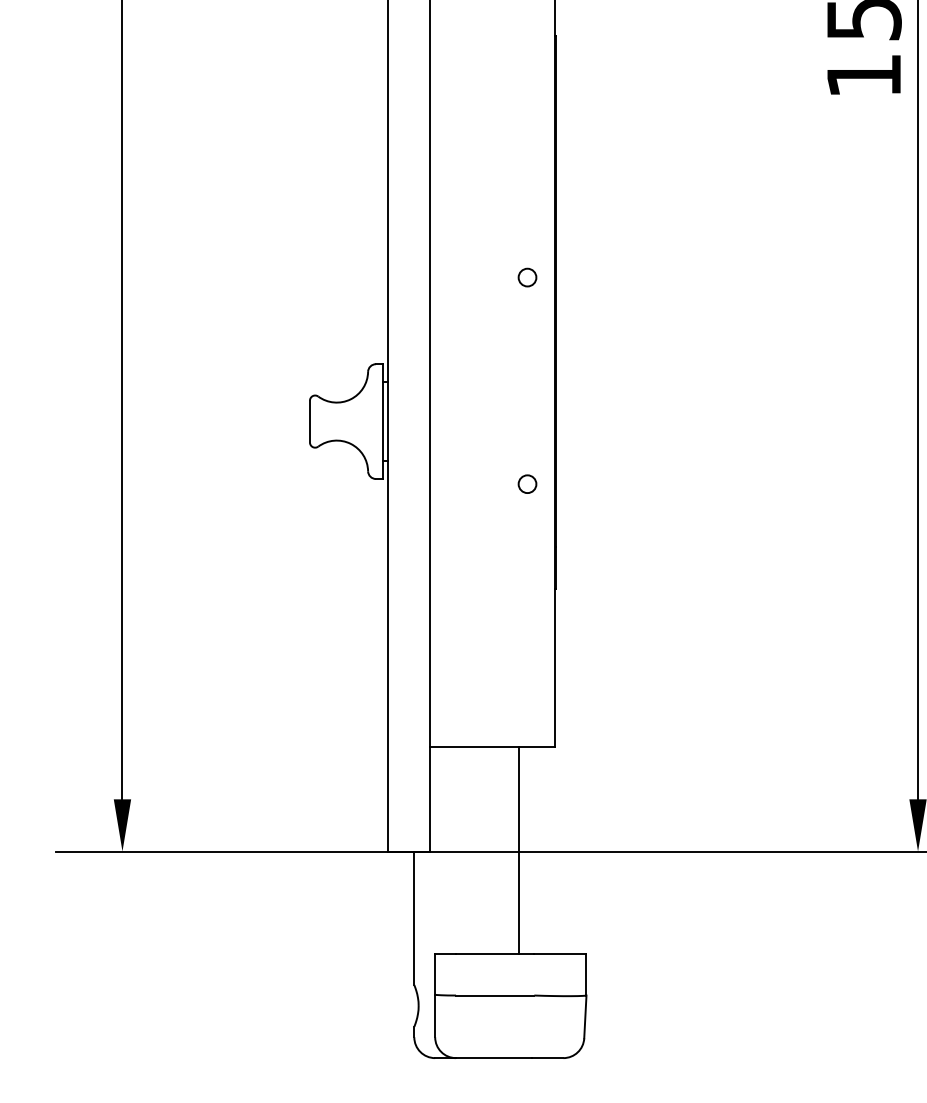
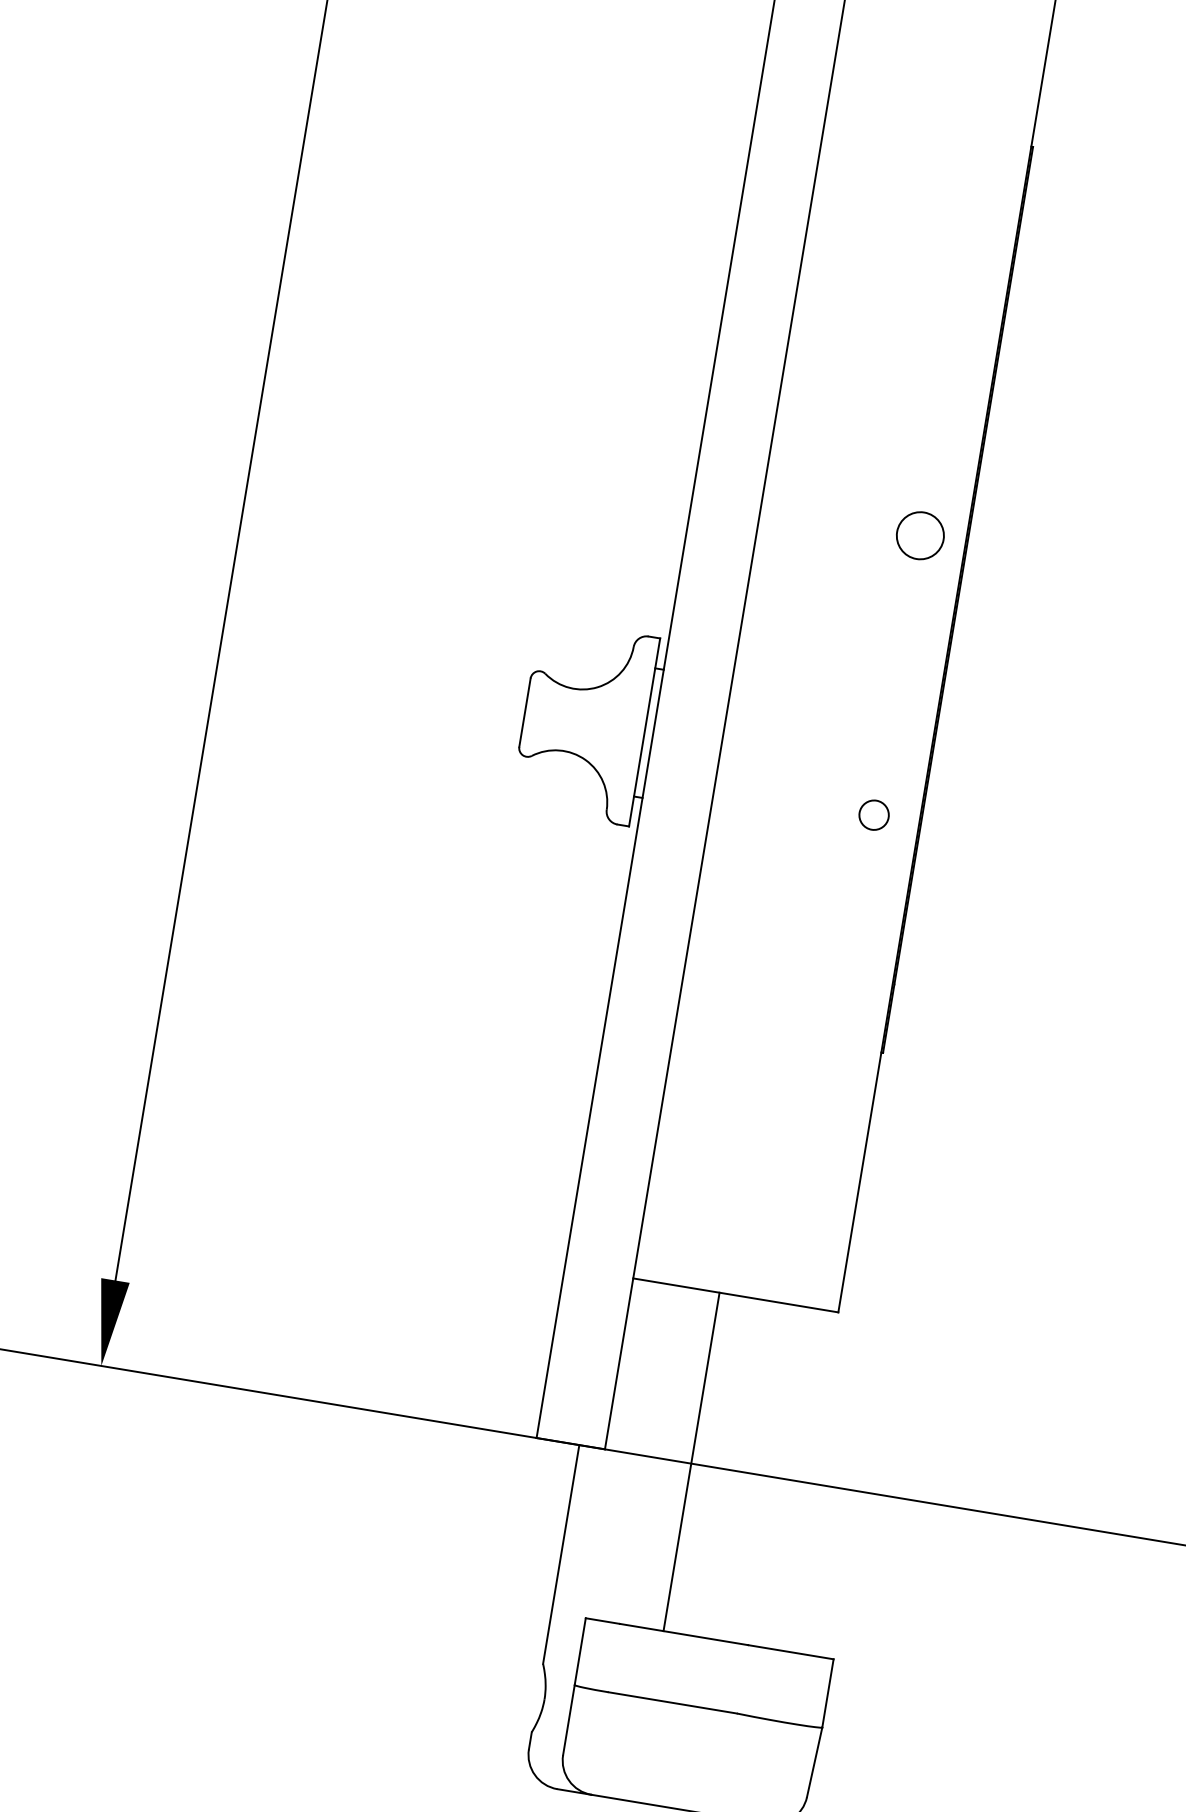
circle: (527, 277) -> (920, 535), size x1.6
circle: (527, 483) -> (874, 814), moved
line: (518, 850) -> (691, 1461), moved

